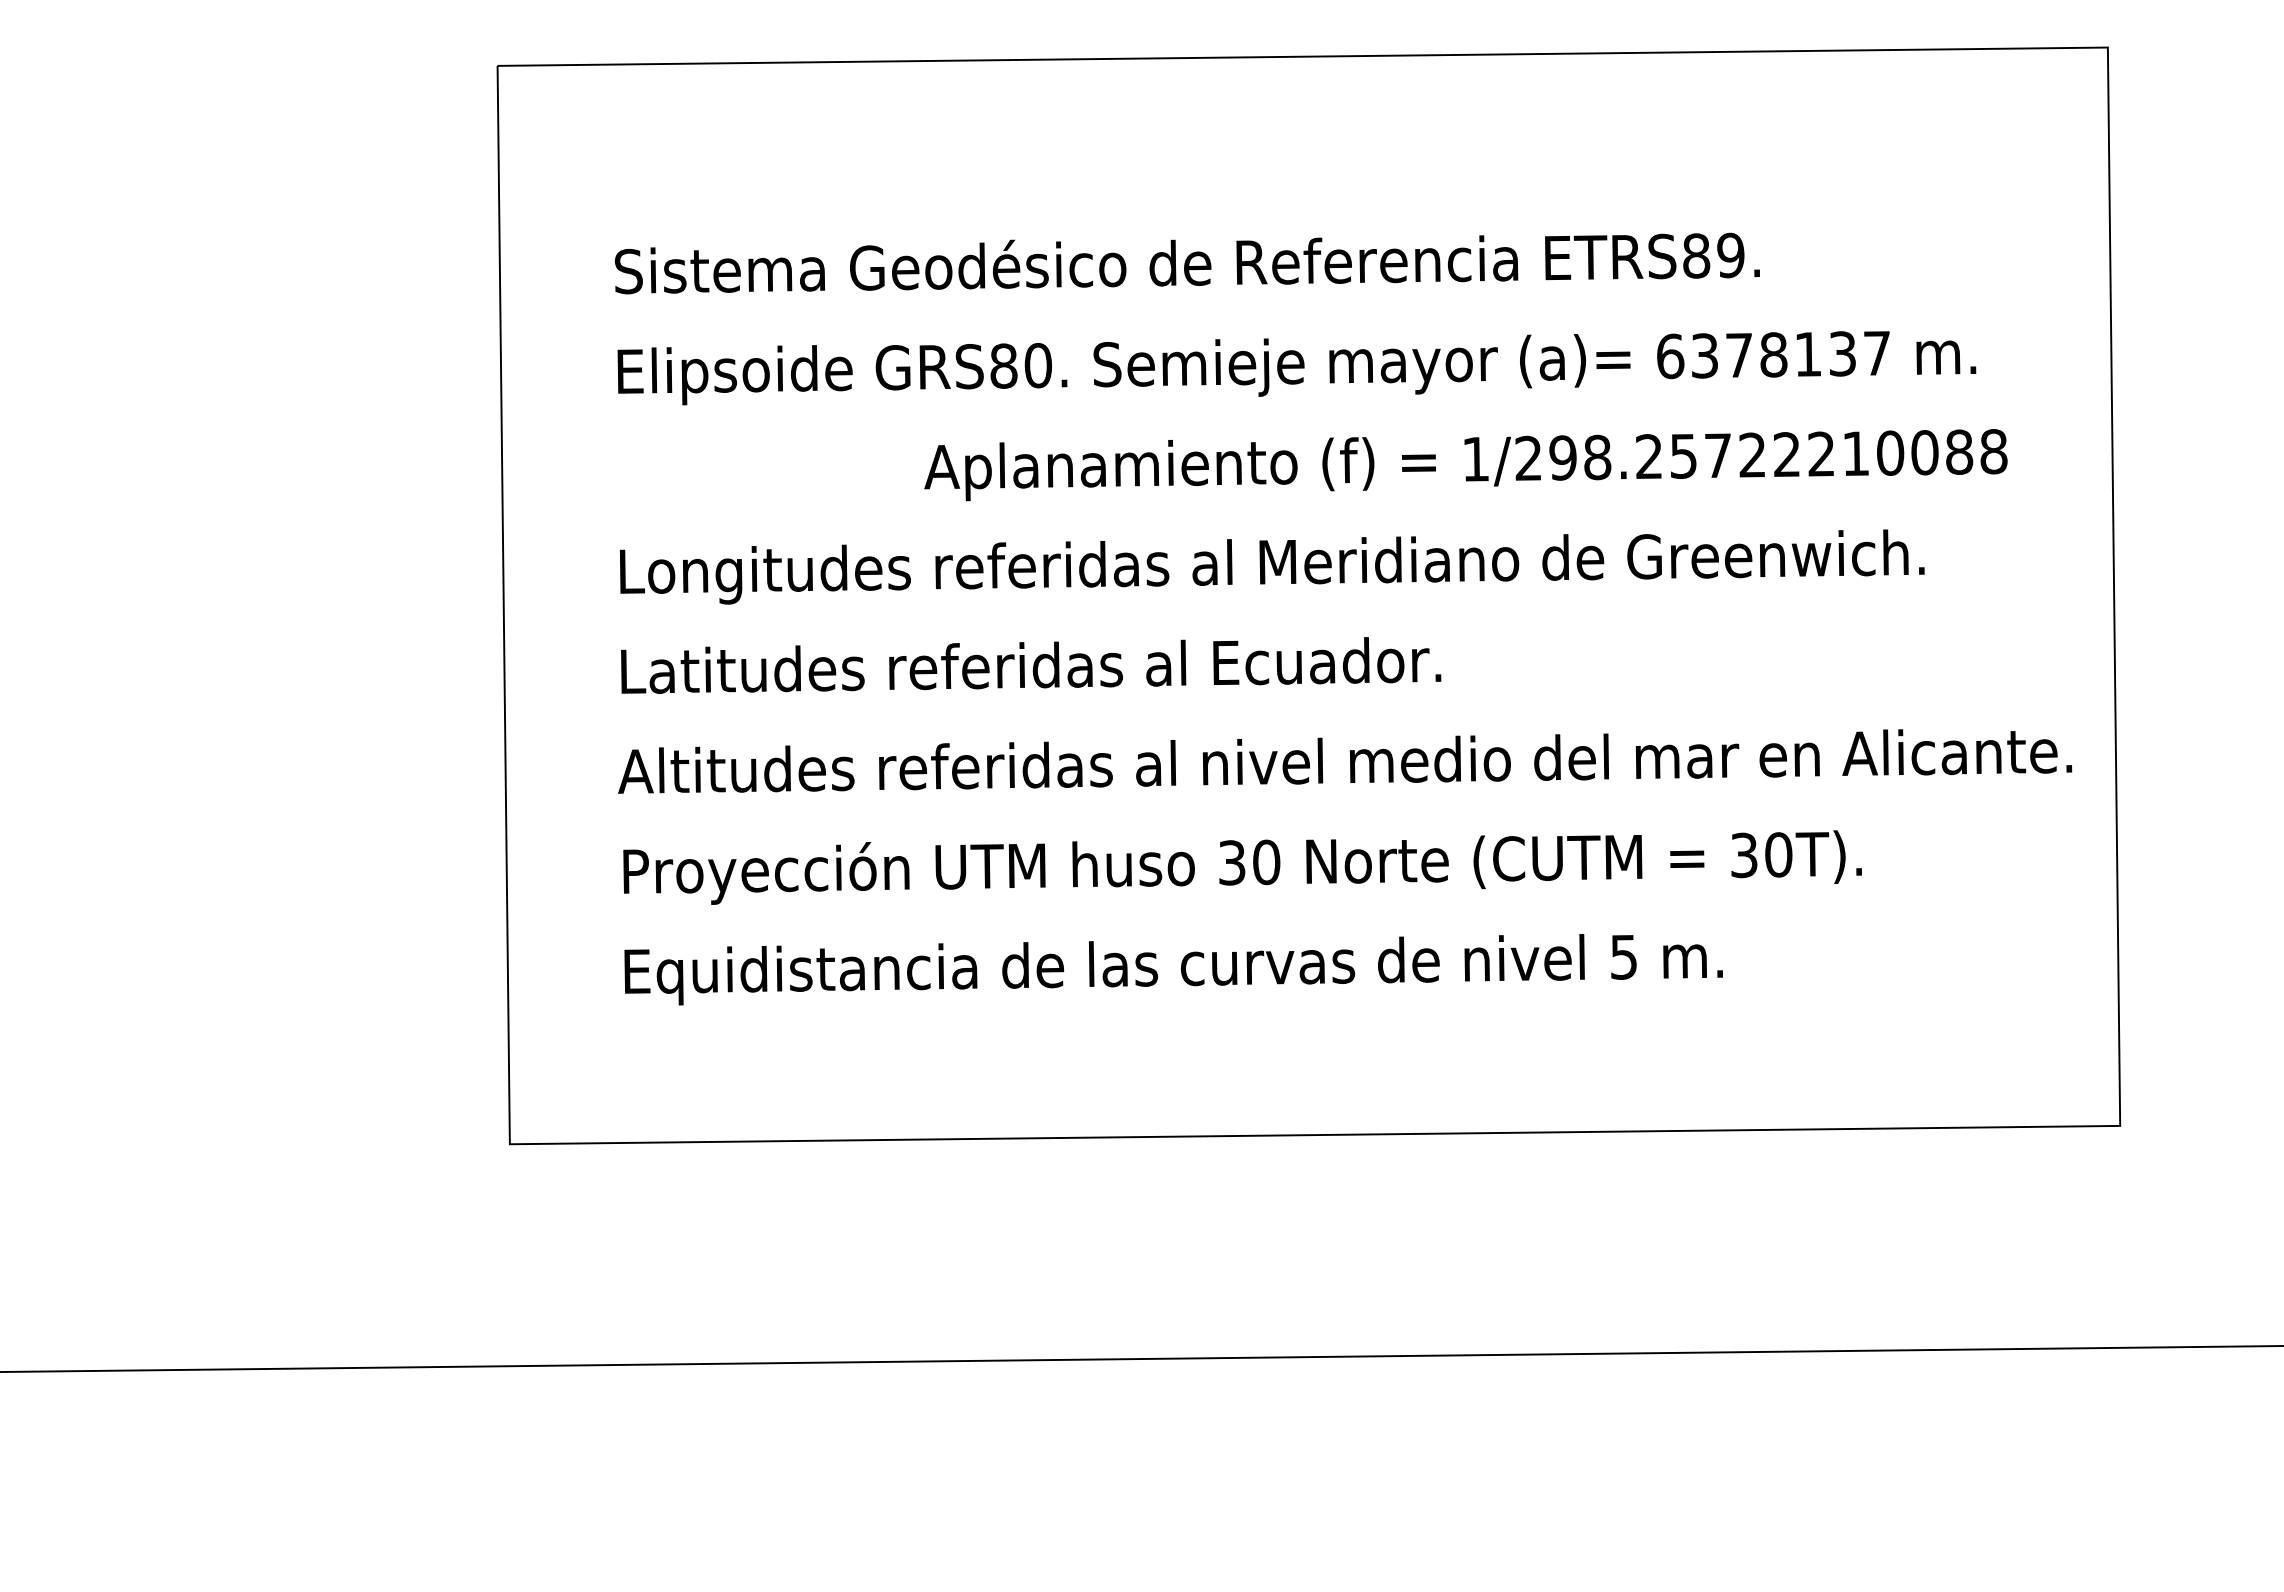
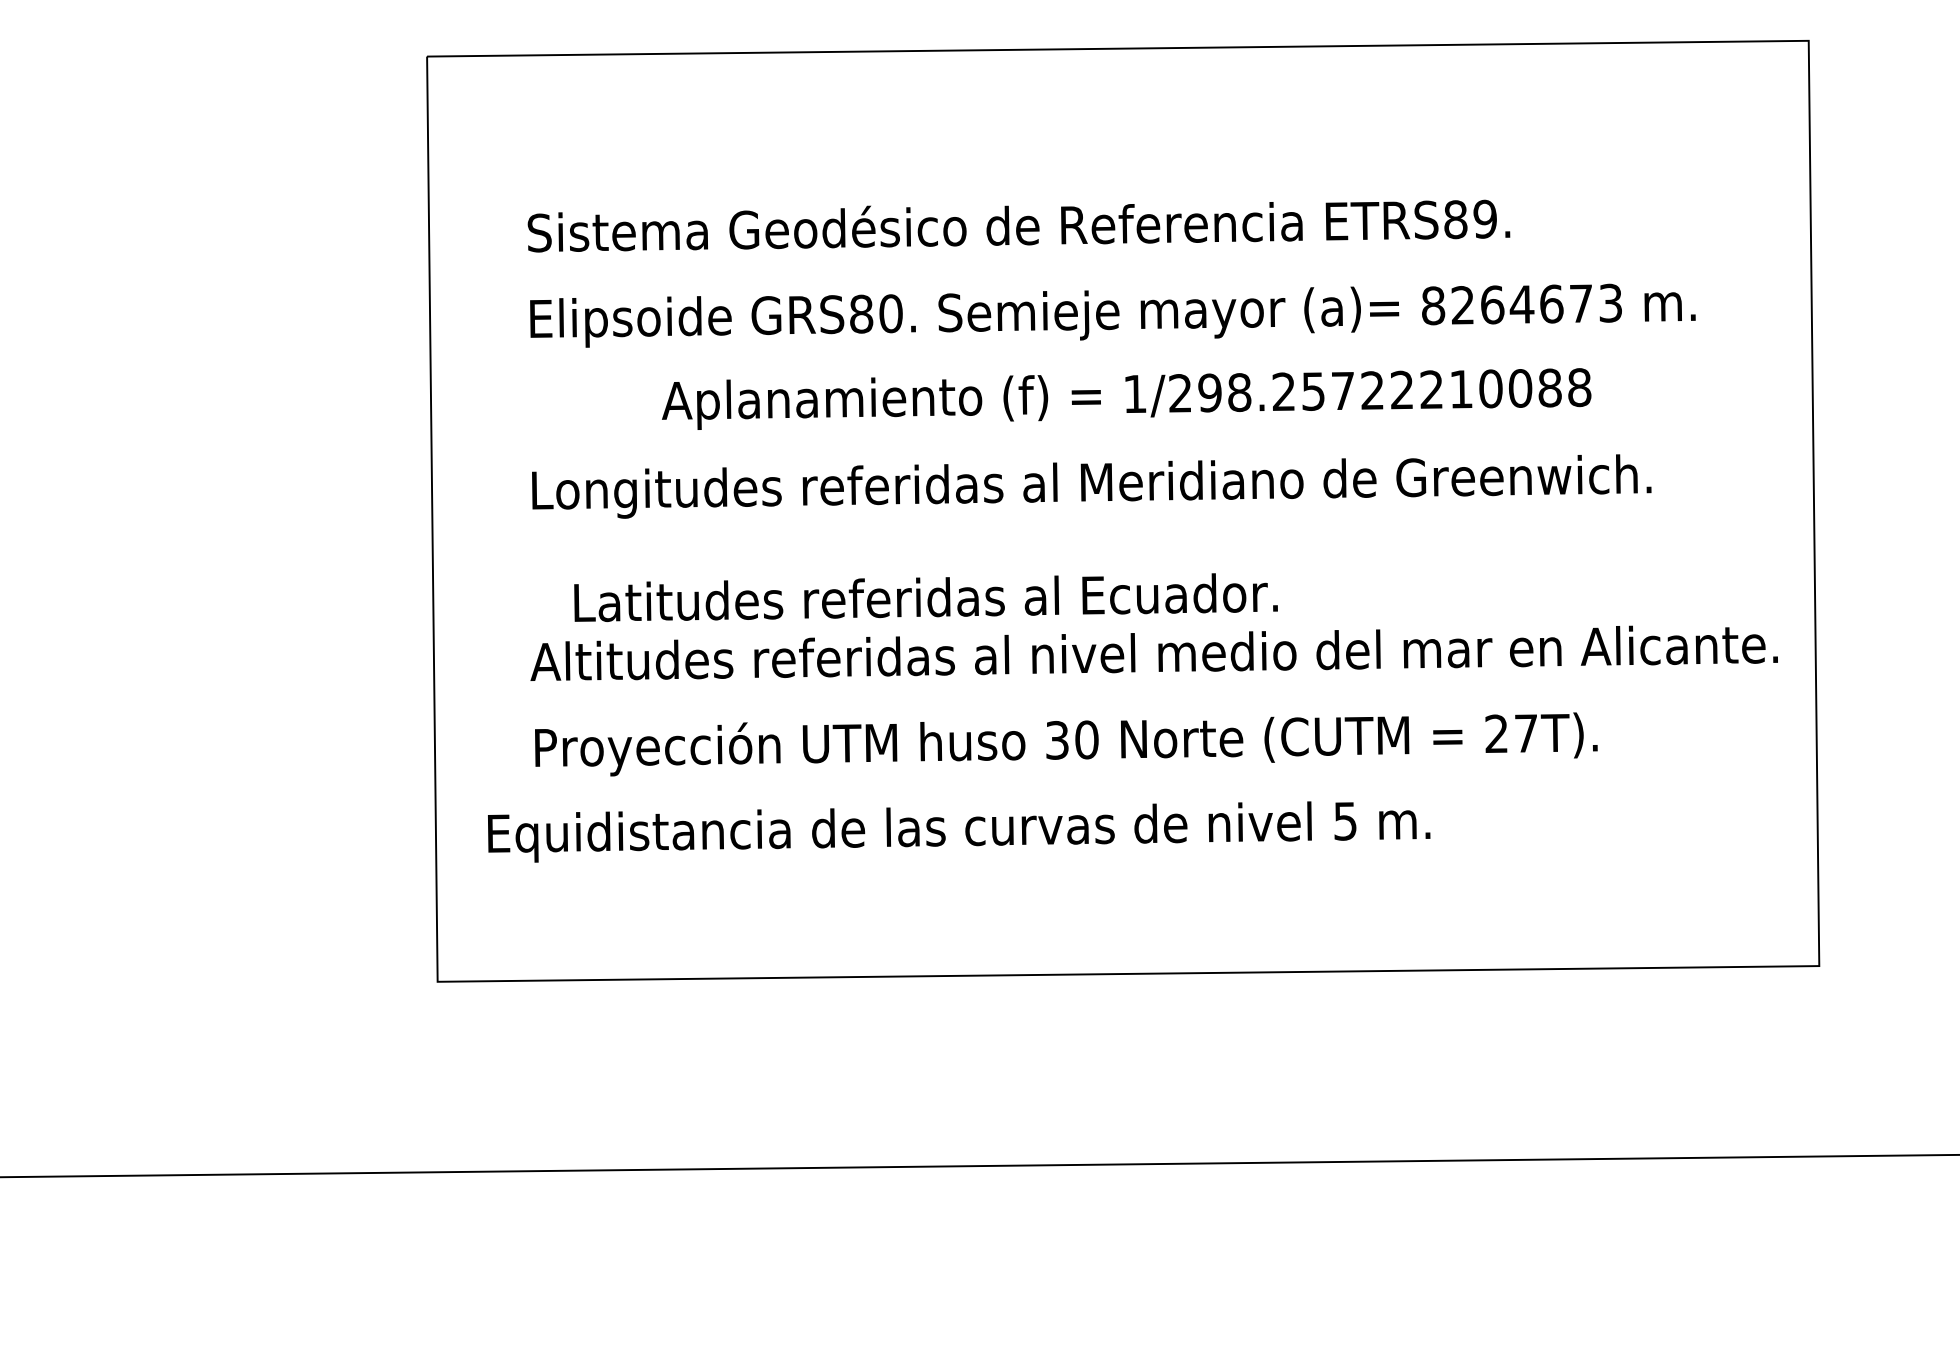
text: (1773, 354) -> (1521, 304), 6378137 -> 8264673
text: (1465, 465) -> (1126, 399), moved
text: (1031, 665) -> (926, 597), moved
text: (1761, 855) -> (1511, 734), 30T). -> 27T).
text: (1173, 969) -> (958, 831), moved

